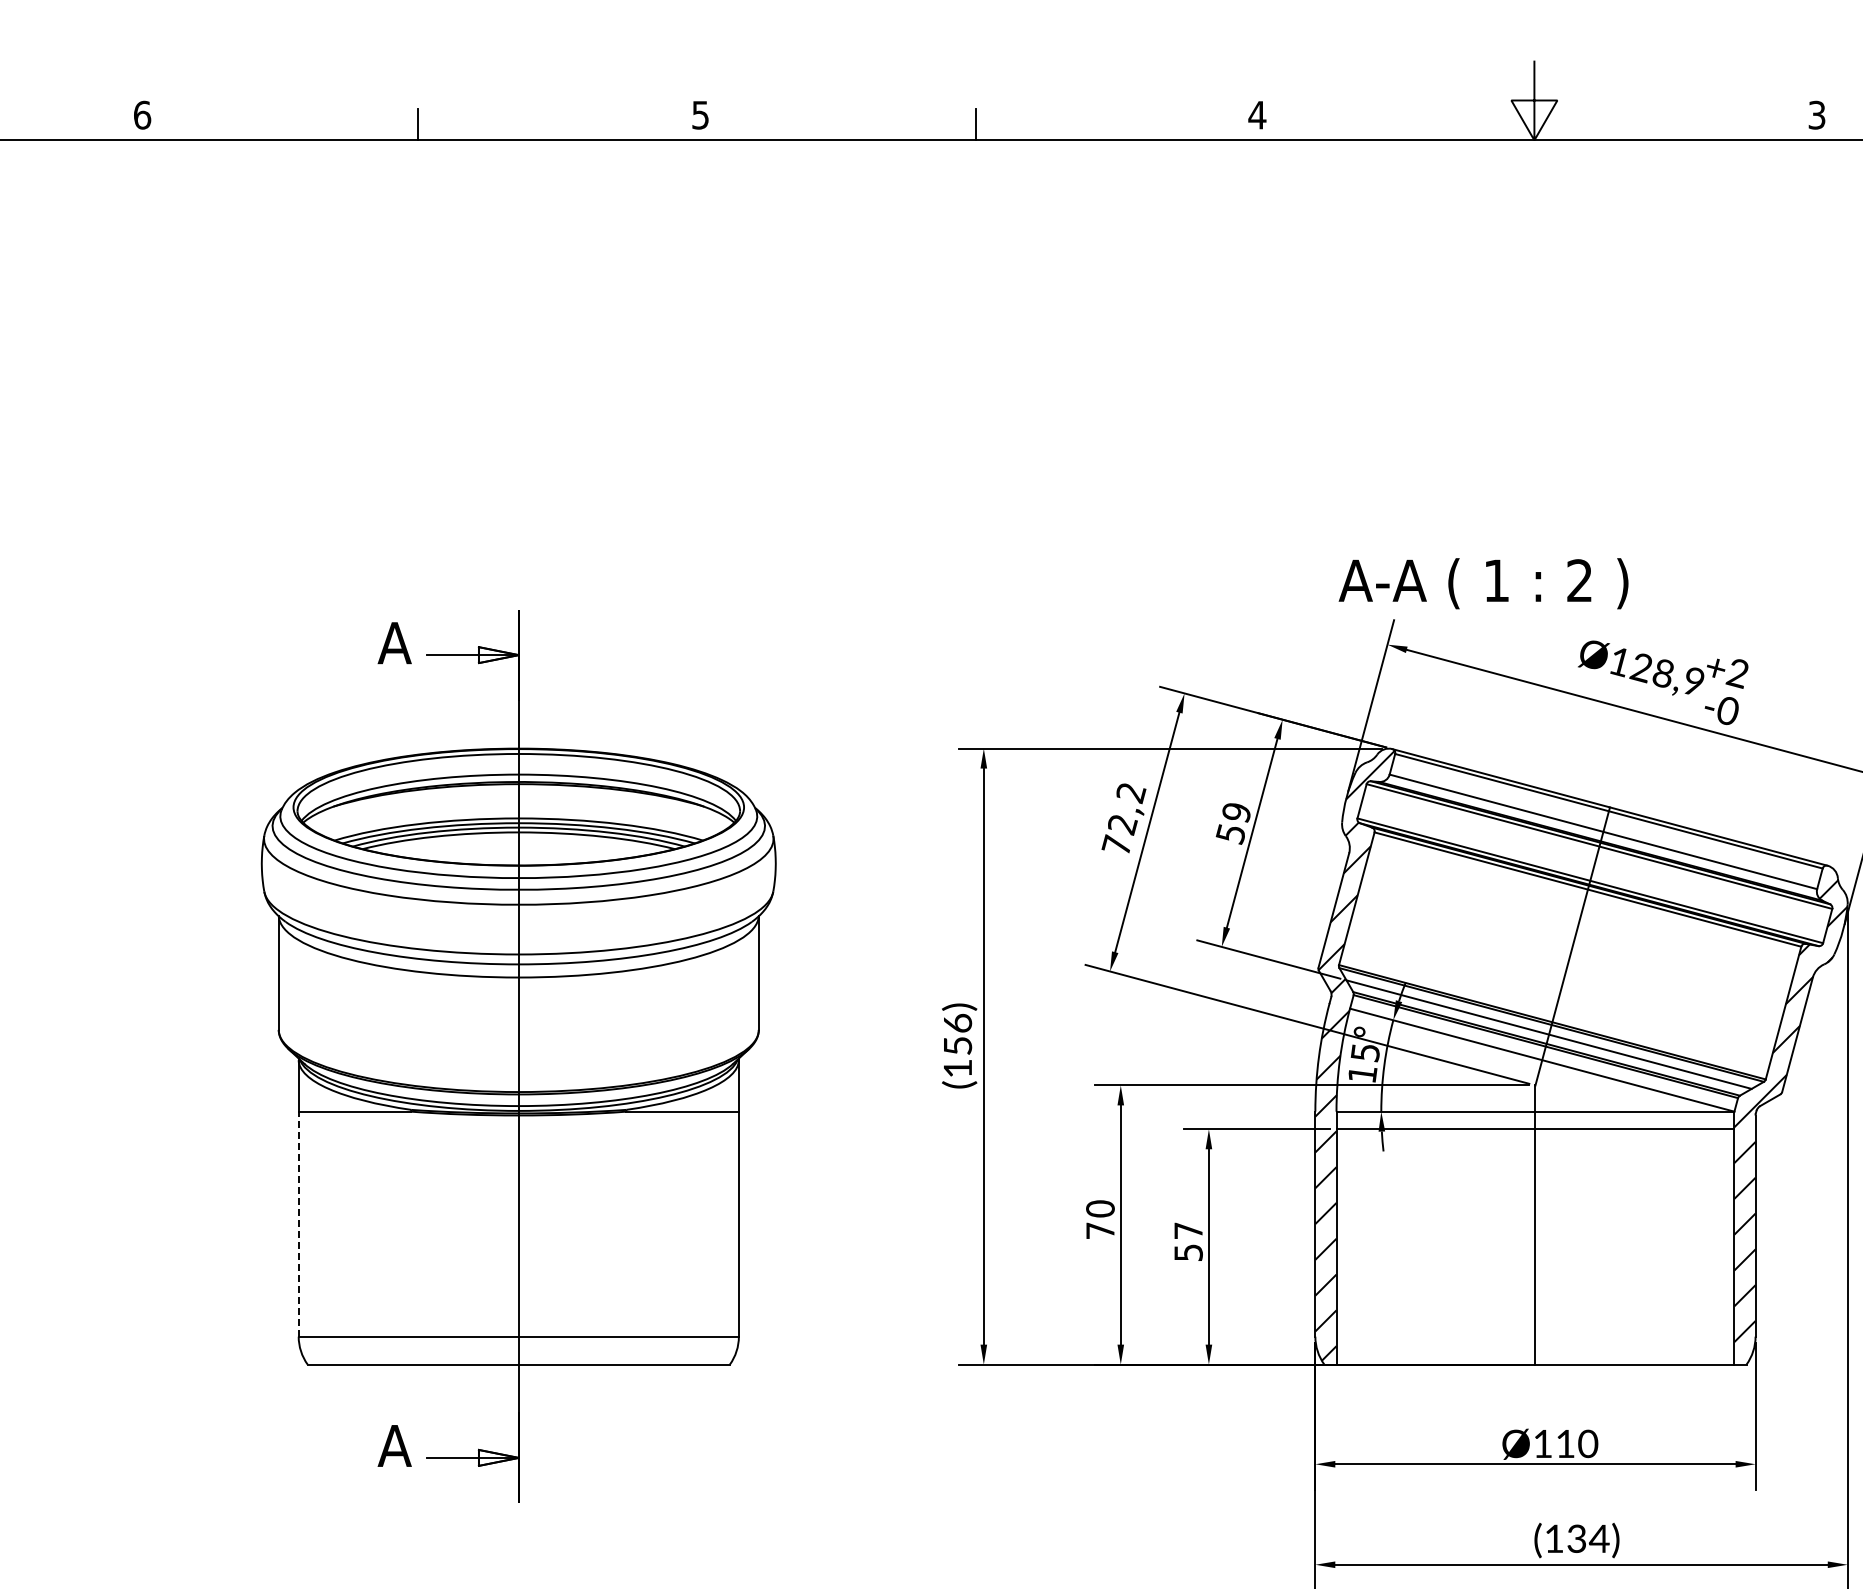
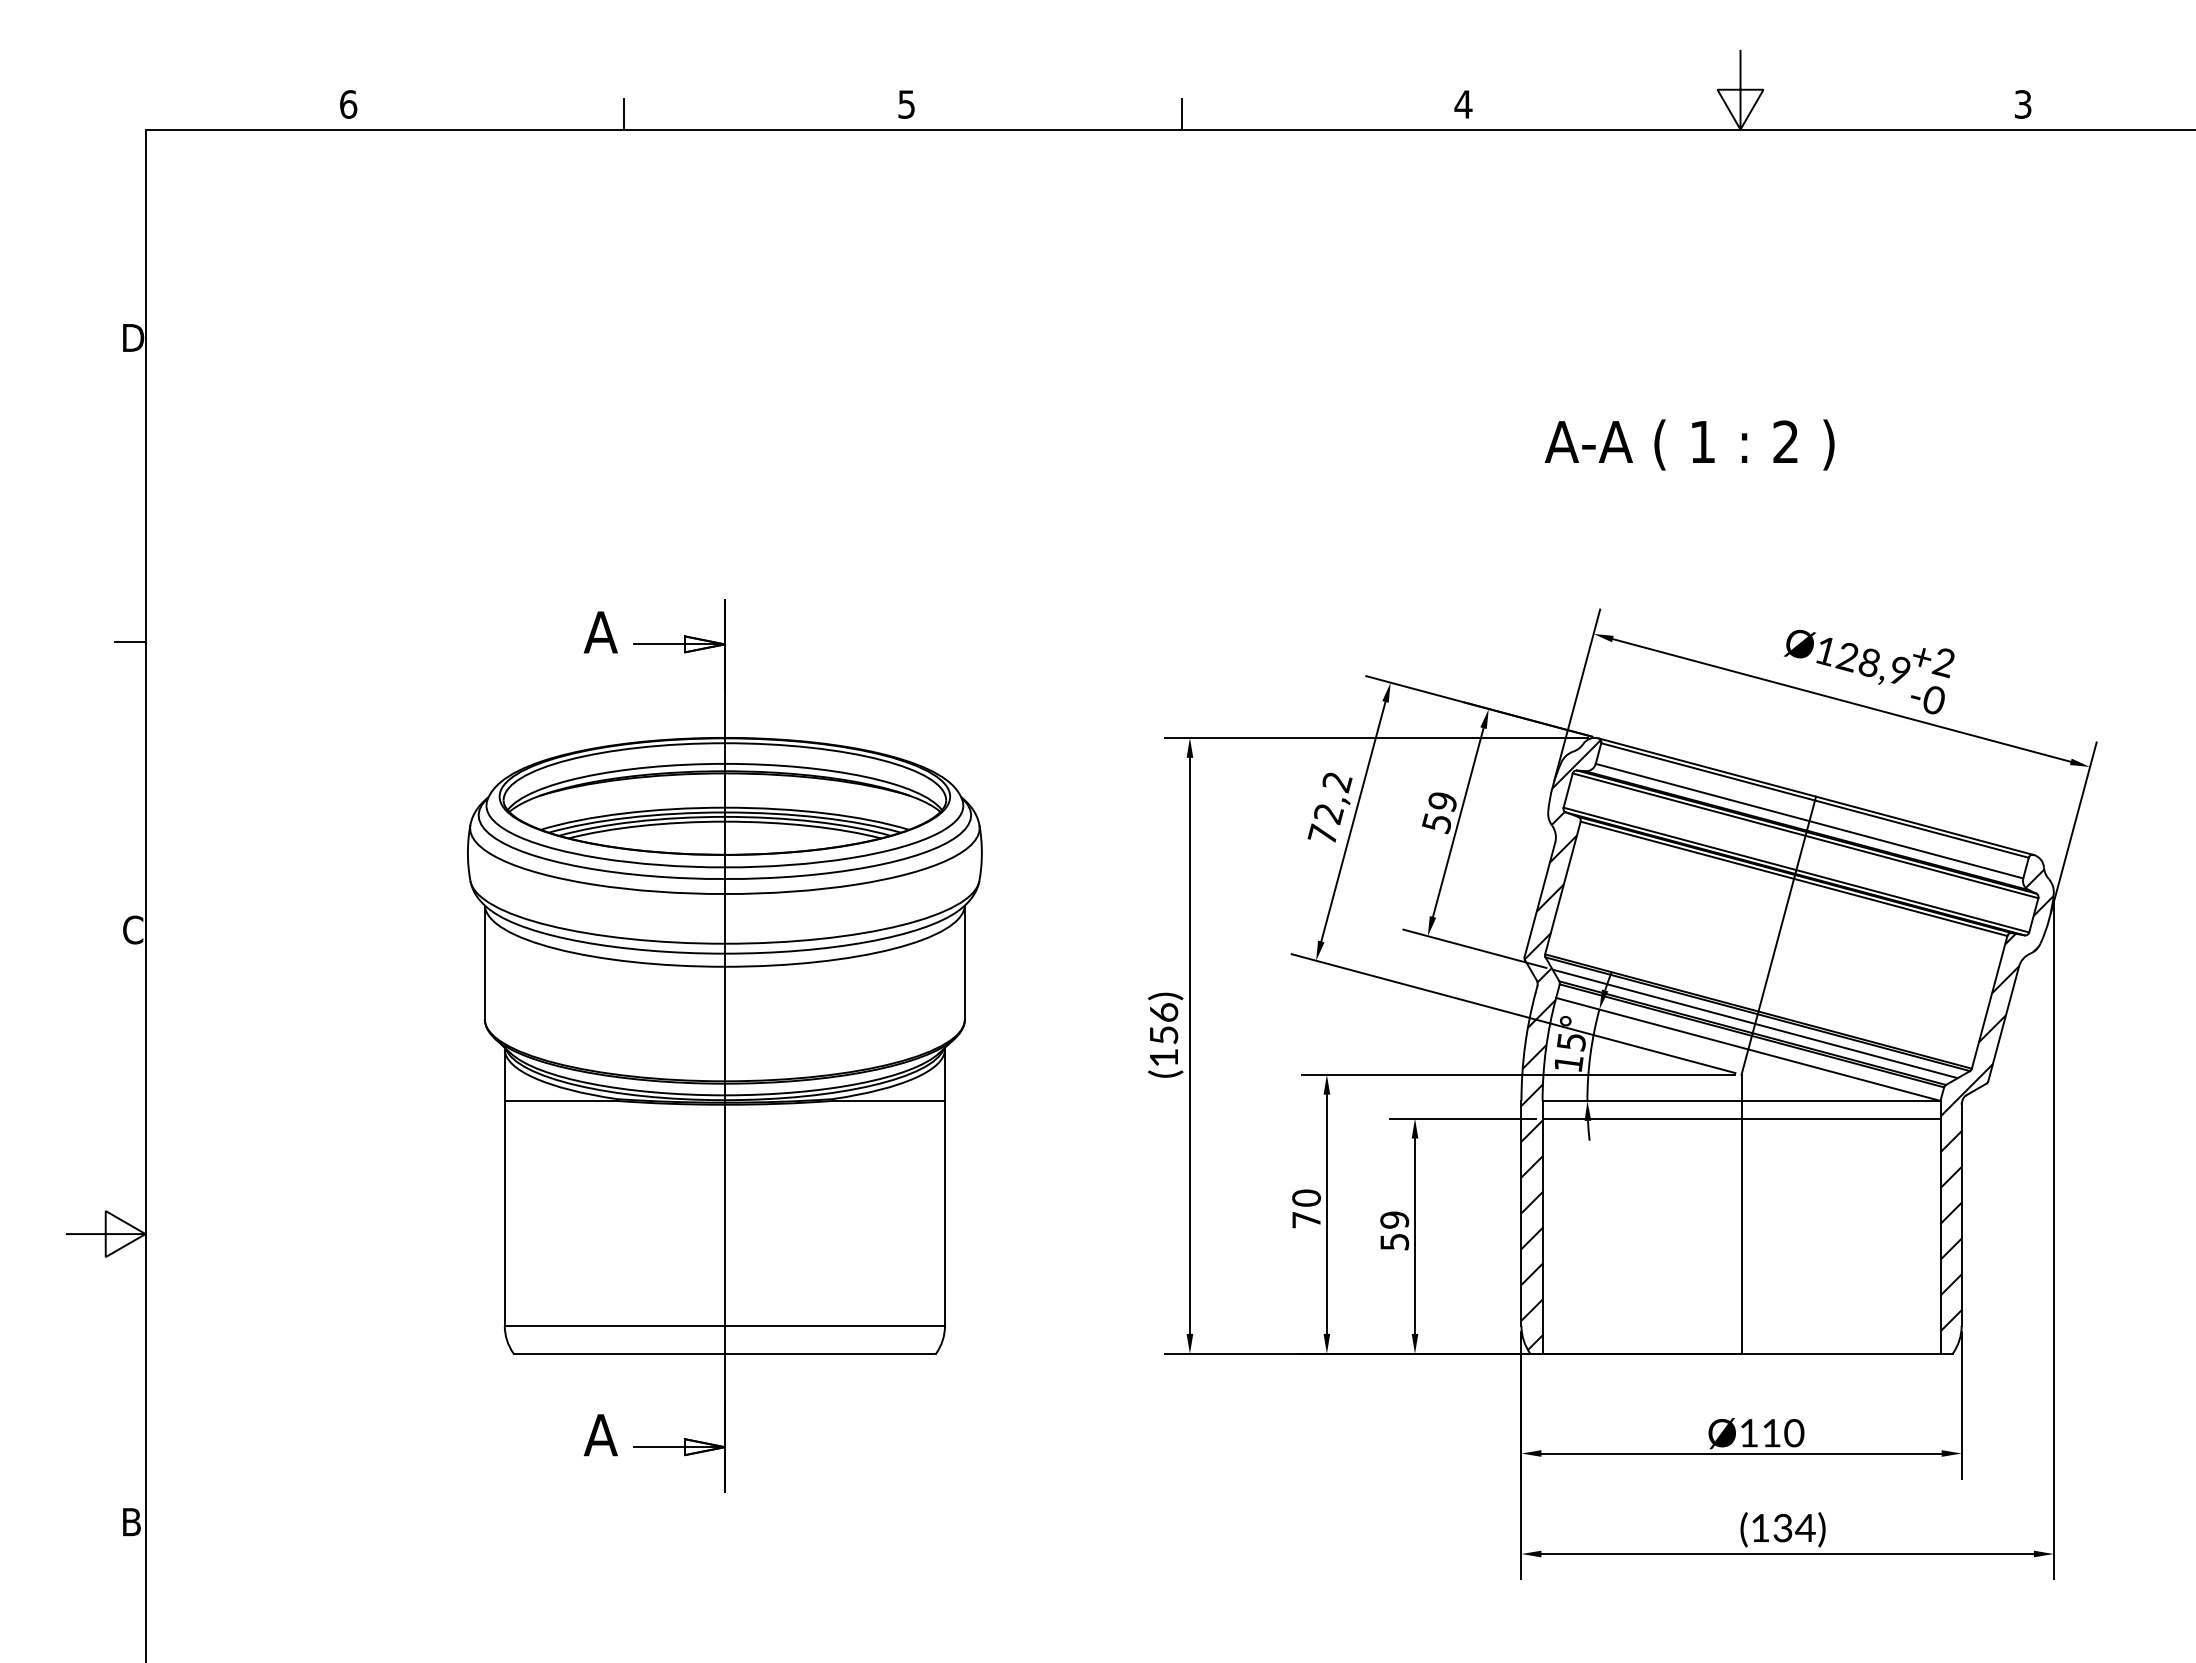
text: (1483, 583) -> (1689, 444), moved
line: (298, 1224) -> (504, 1213), dashed -> solid
text: (1188, 1230) -> (1394, 1219), 57 -> 59

